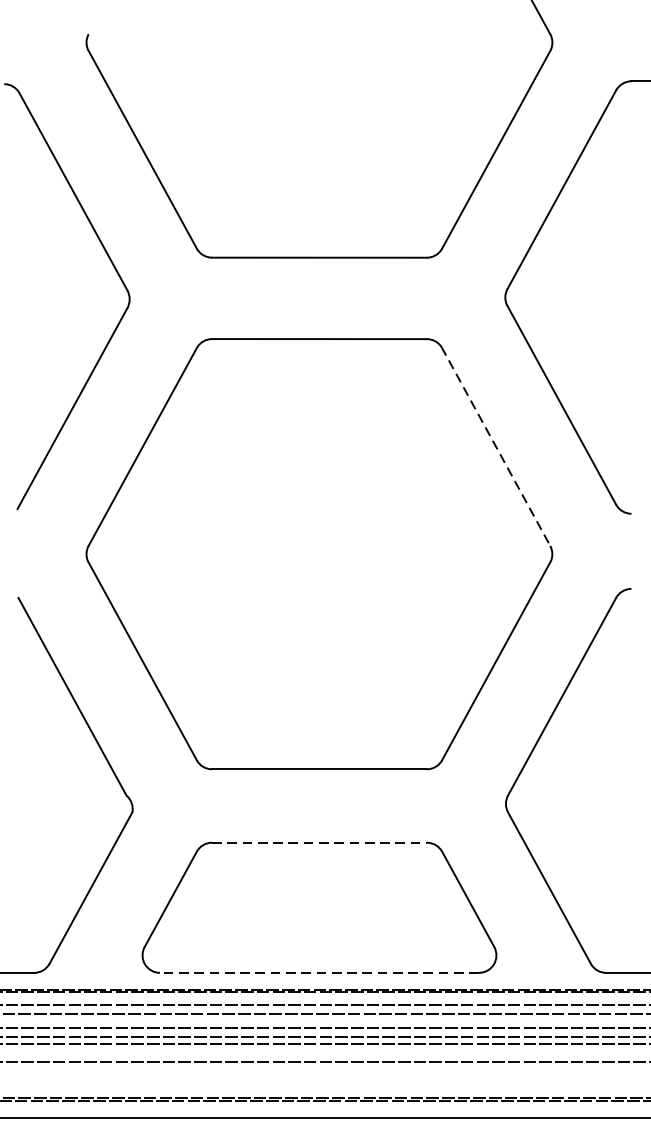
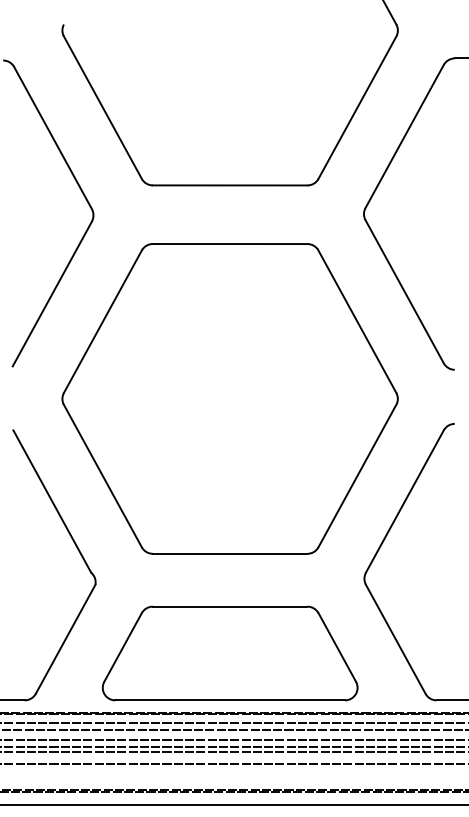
line: (496, 446) -> (357, 321), dashed -> solid
line: (319, 842) -> (230, 606), dashed -> solid
line: (319, 973) -> (230, 700), dashed -> solid

